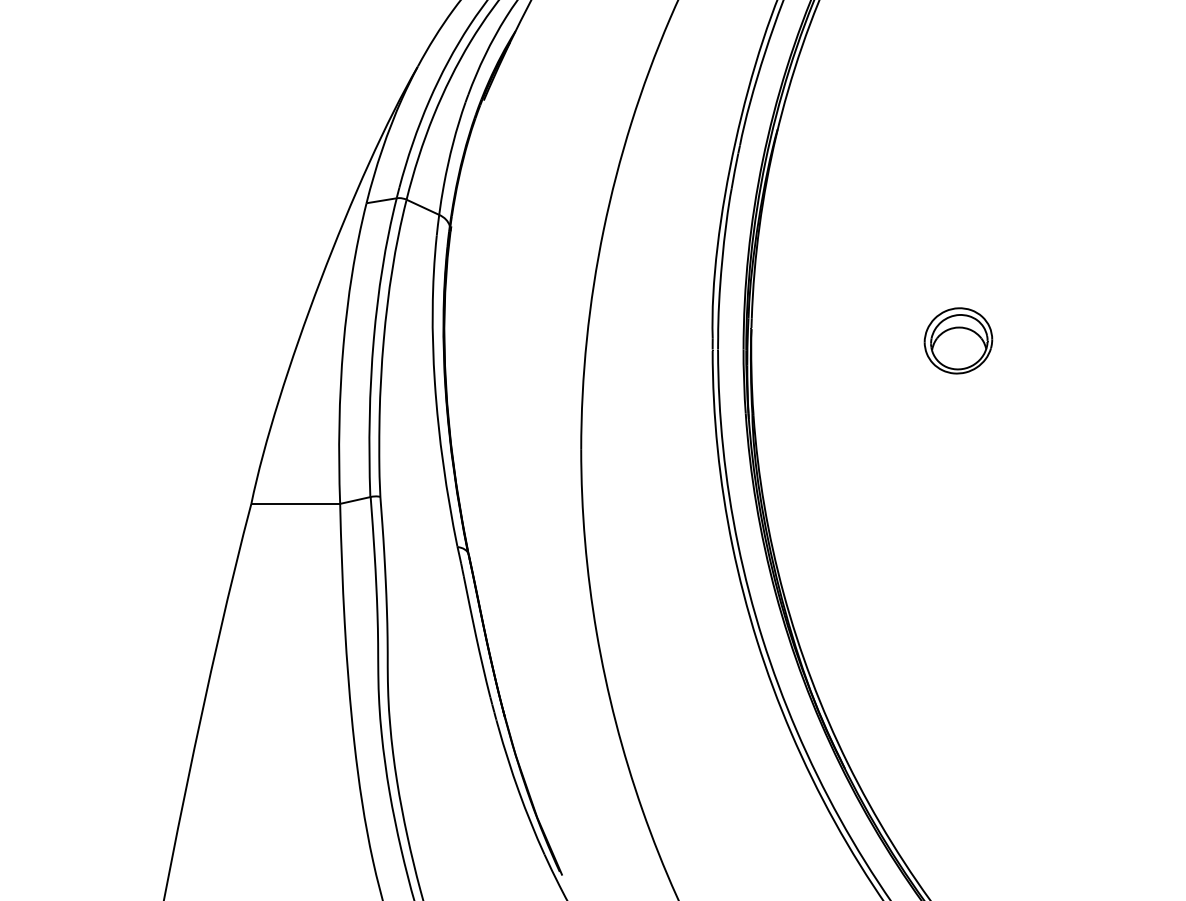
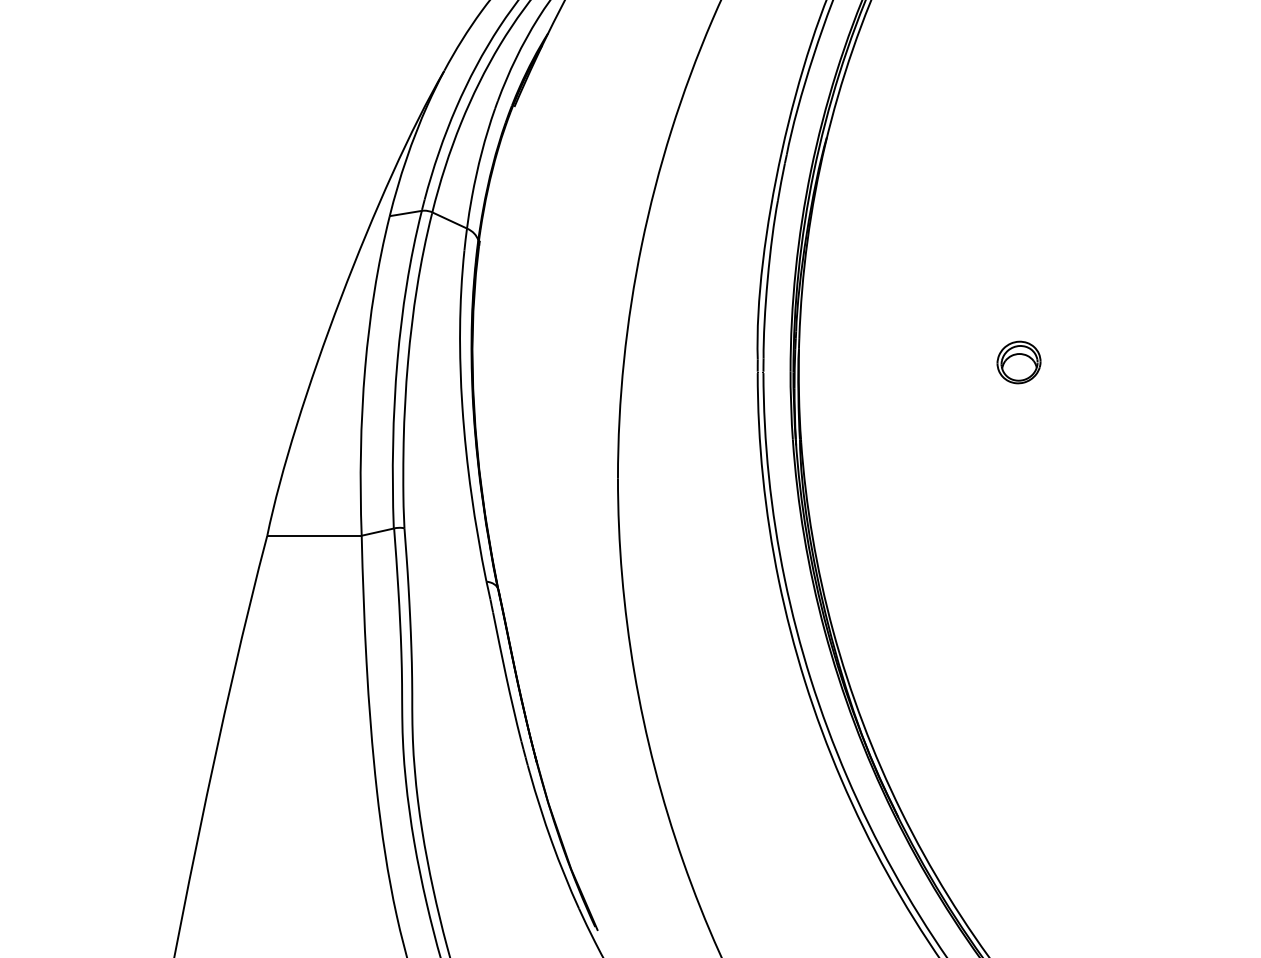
part: (958, 340) -> (1019, 362), size x0.6

